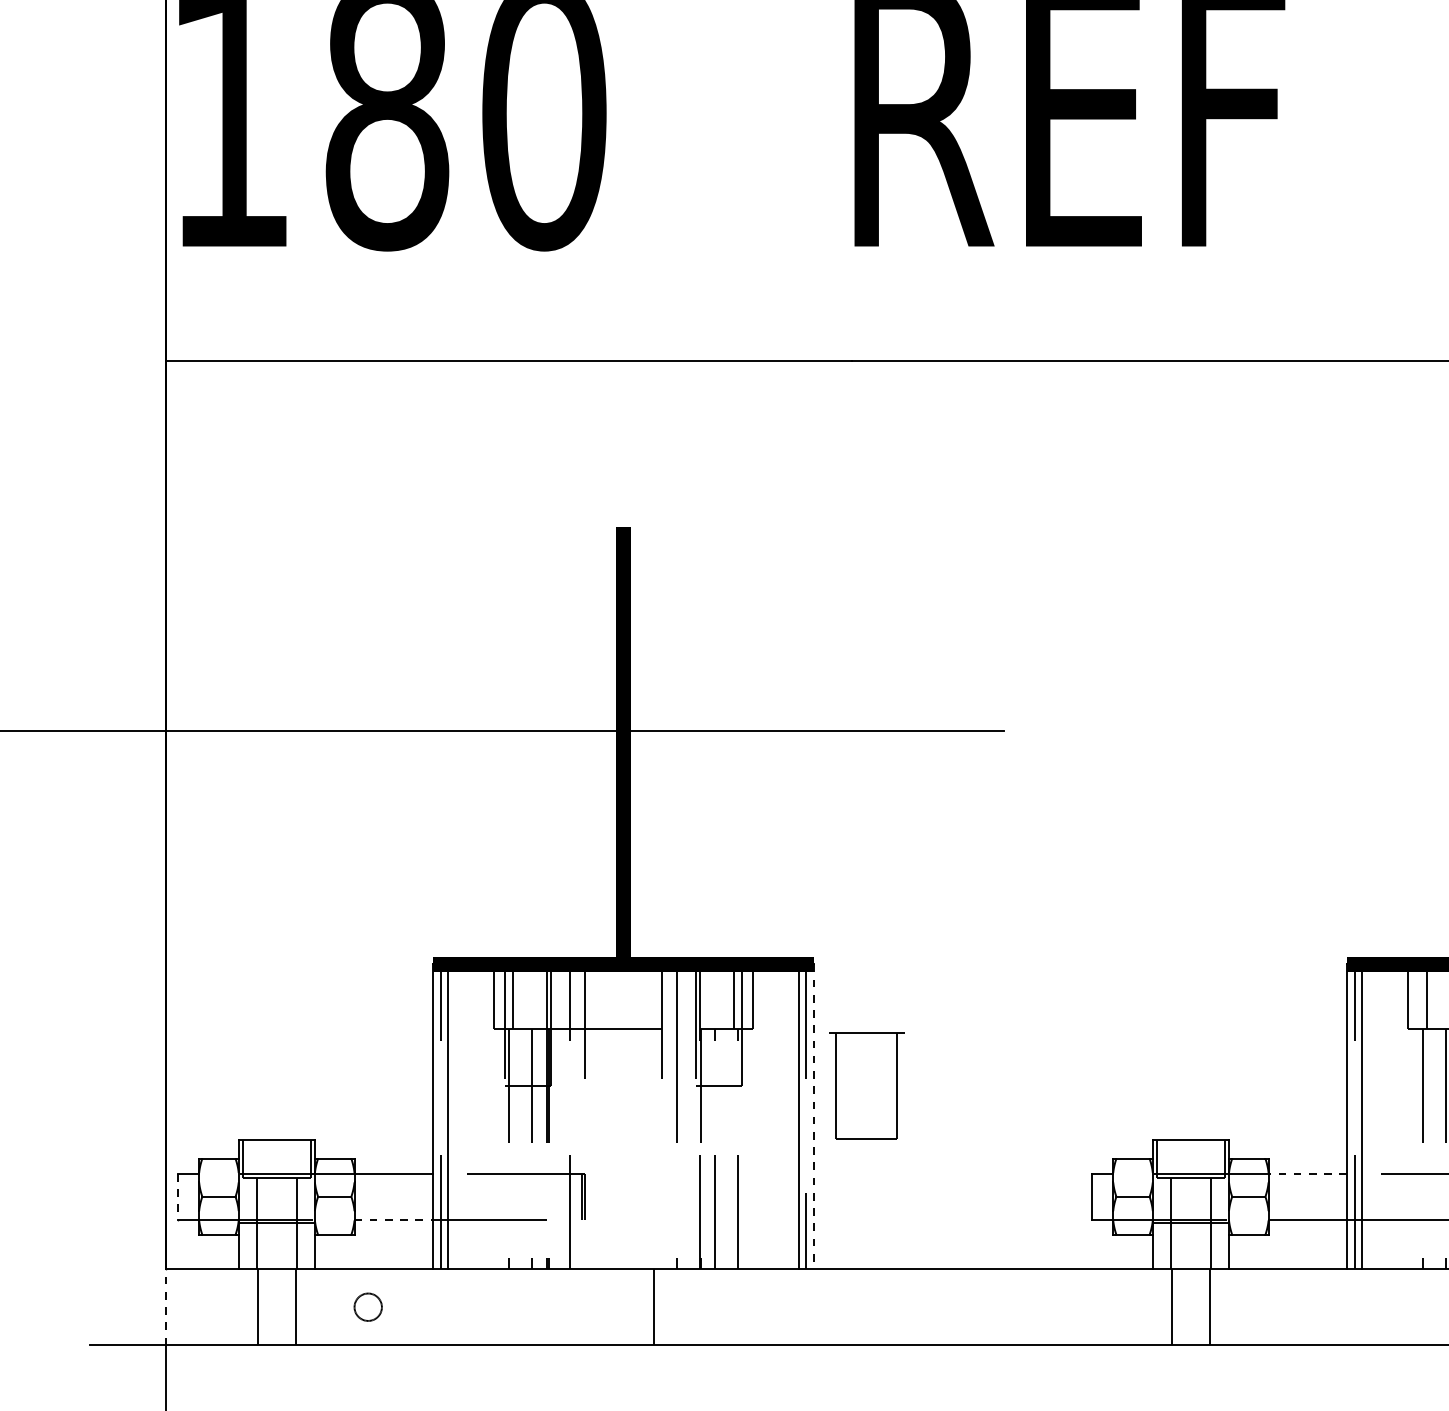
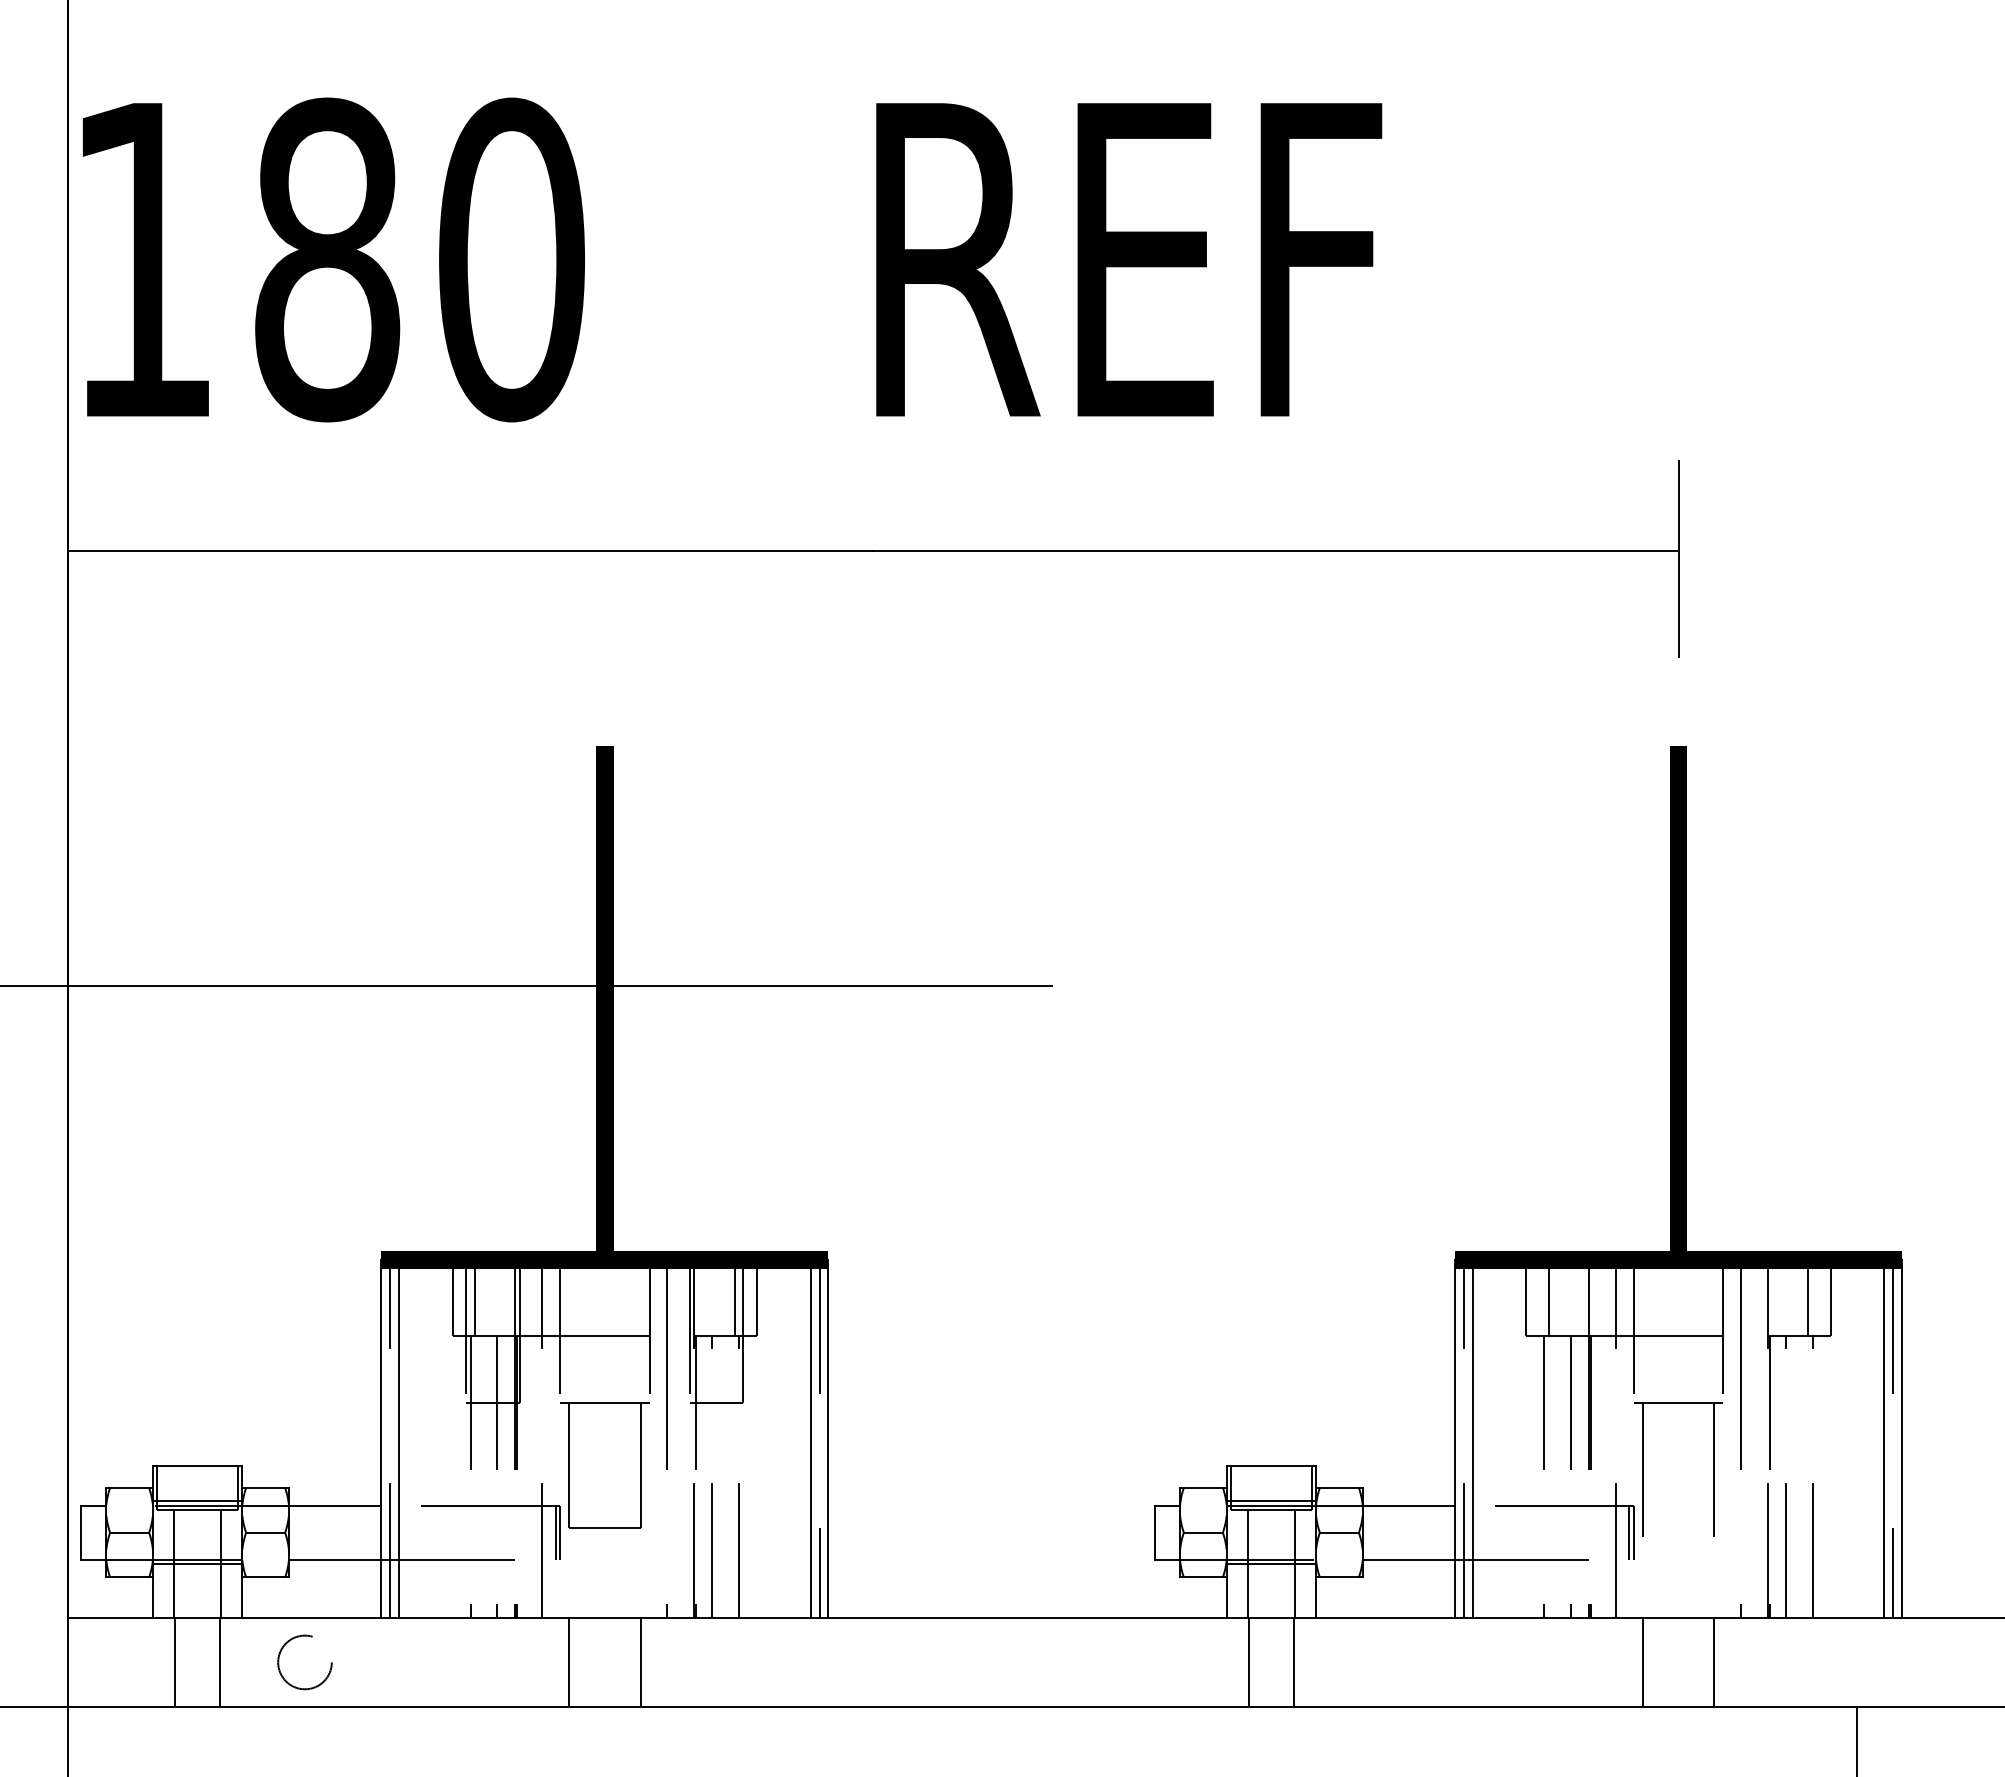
part: (866, 1085) -> (604, 1465), moved
line: (813, 1116) -> (828, 1438), dashed -> solid
line: (276, 1170) -> (197, 1501), added
line: (1191, 1170) -> (1271, 1501), added
line: (1307, 1173) -> (1408, 1505), dashed -> solid
line: (177, 1196) -> (81, 1532), dashed -> solid
line: (394, 1219) -> (335, 1559), dashed -> solid
line: (166, 1307) -> (67, 1662), dashed -> solid
circle: (367, 1307) -> (304, 1662), size x1.67
line: (592, 1307) -> (568, 1662), added

